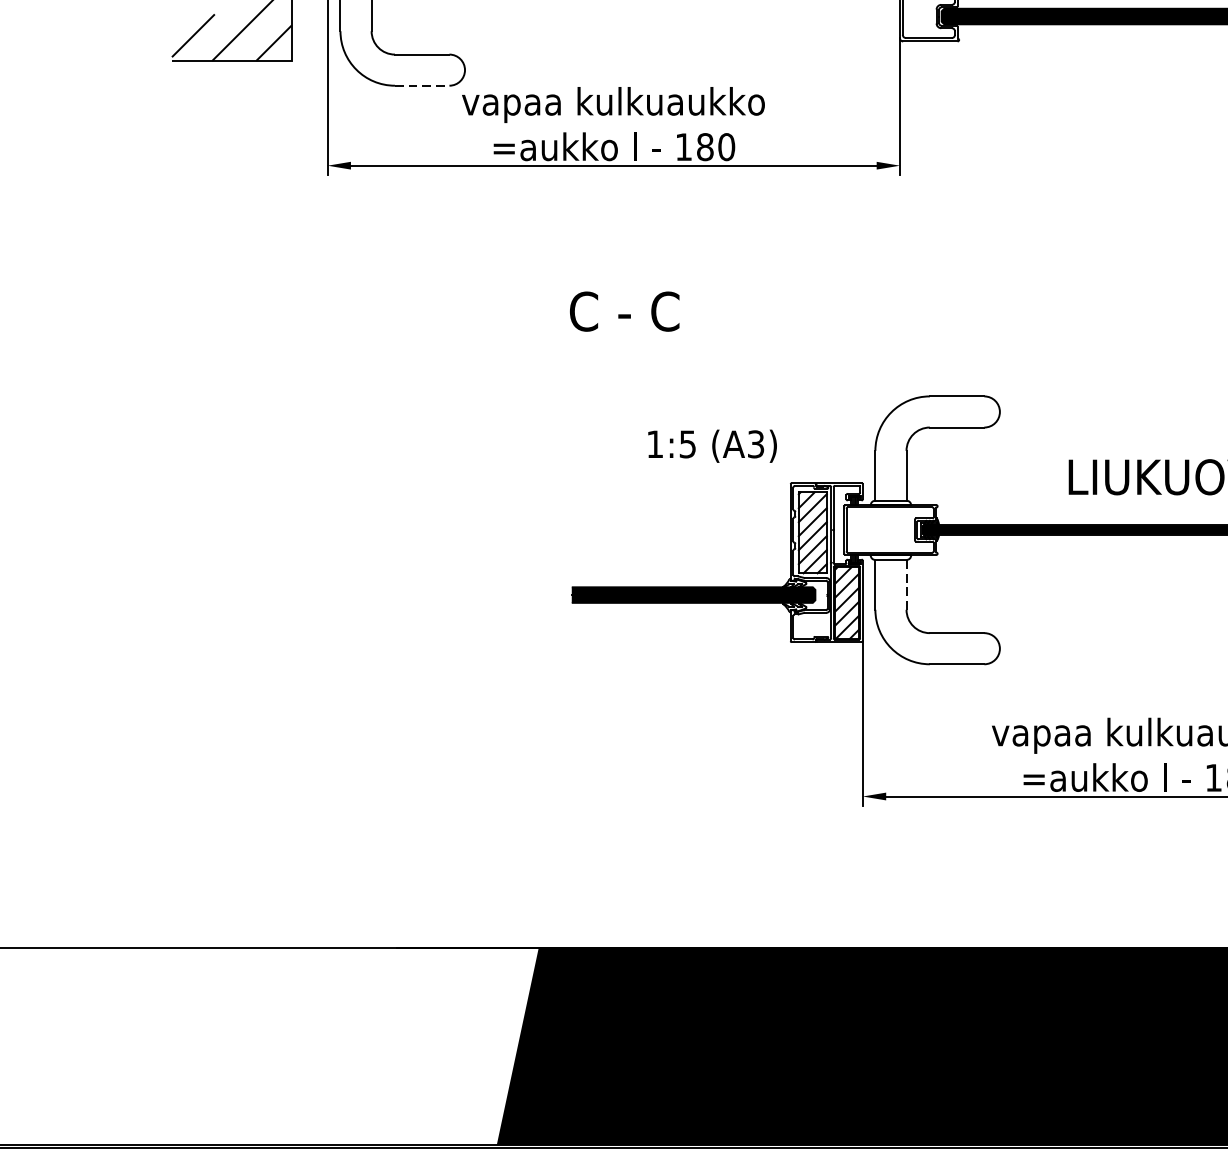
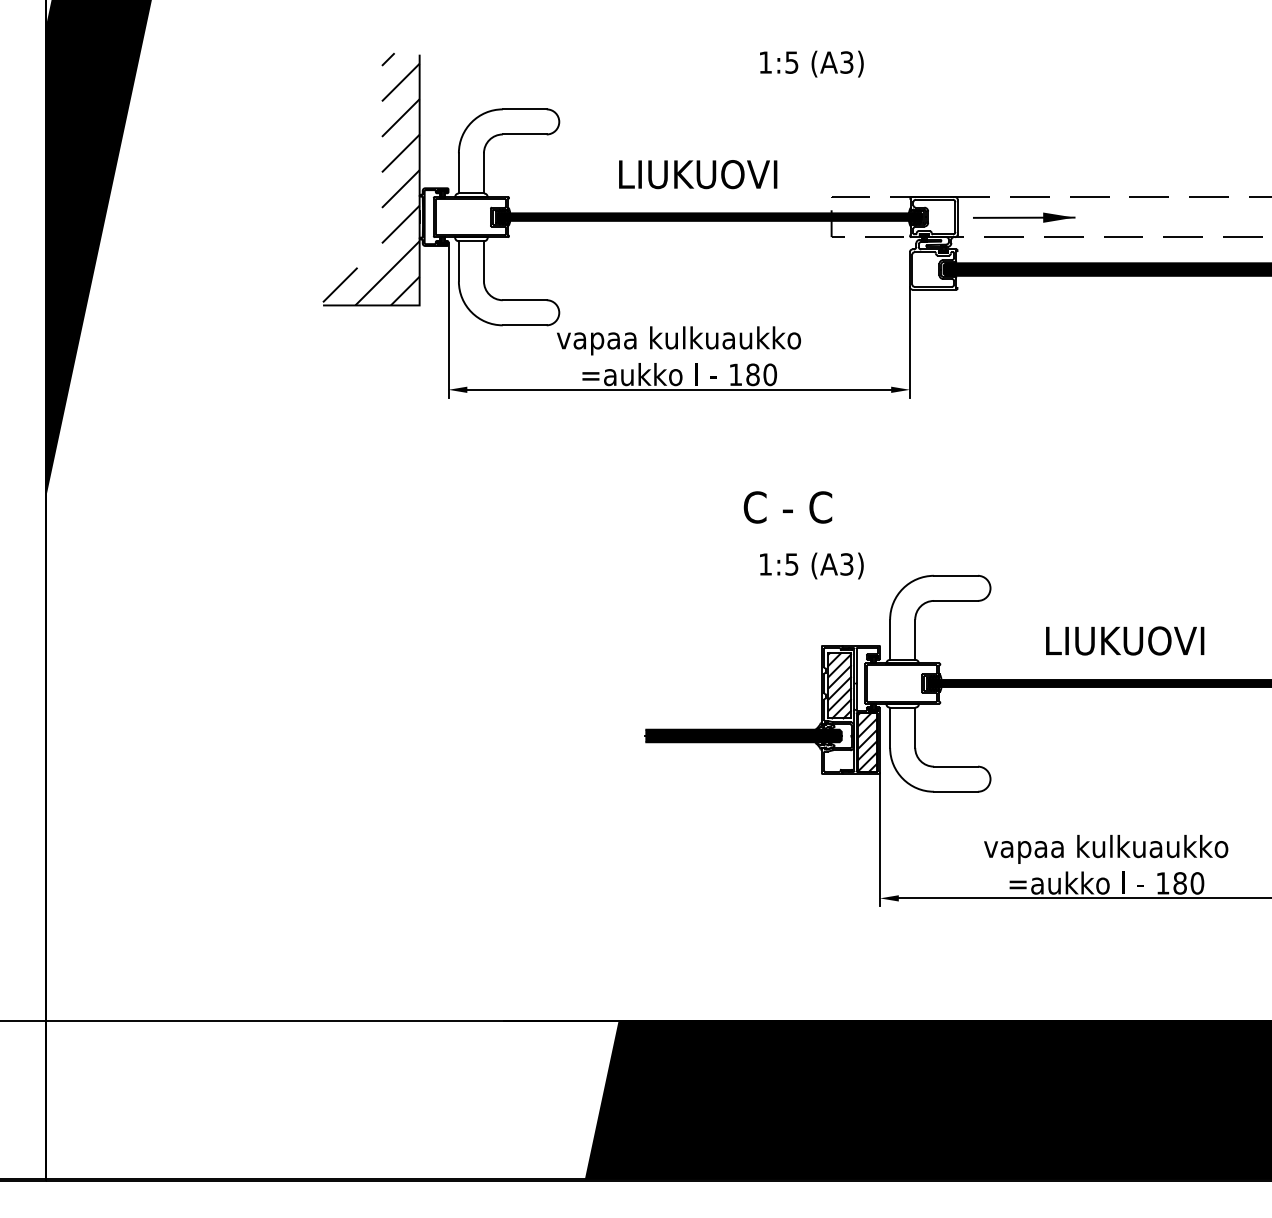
line: (421, 85) -> (524, 325), dashed -> solid
text: (624, 311) -> (787, 507), moved
text: (712, 445) -> (811, 565), moved
line: (906, 584) -> (915, 727), dashed -> solid

